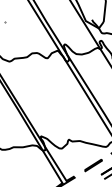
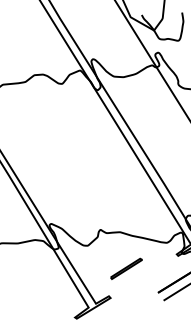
line: (93, 165) -> (126, 268), moved

